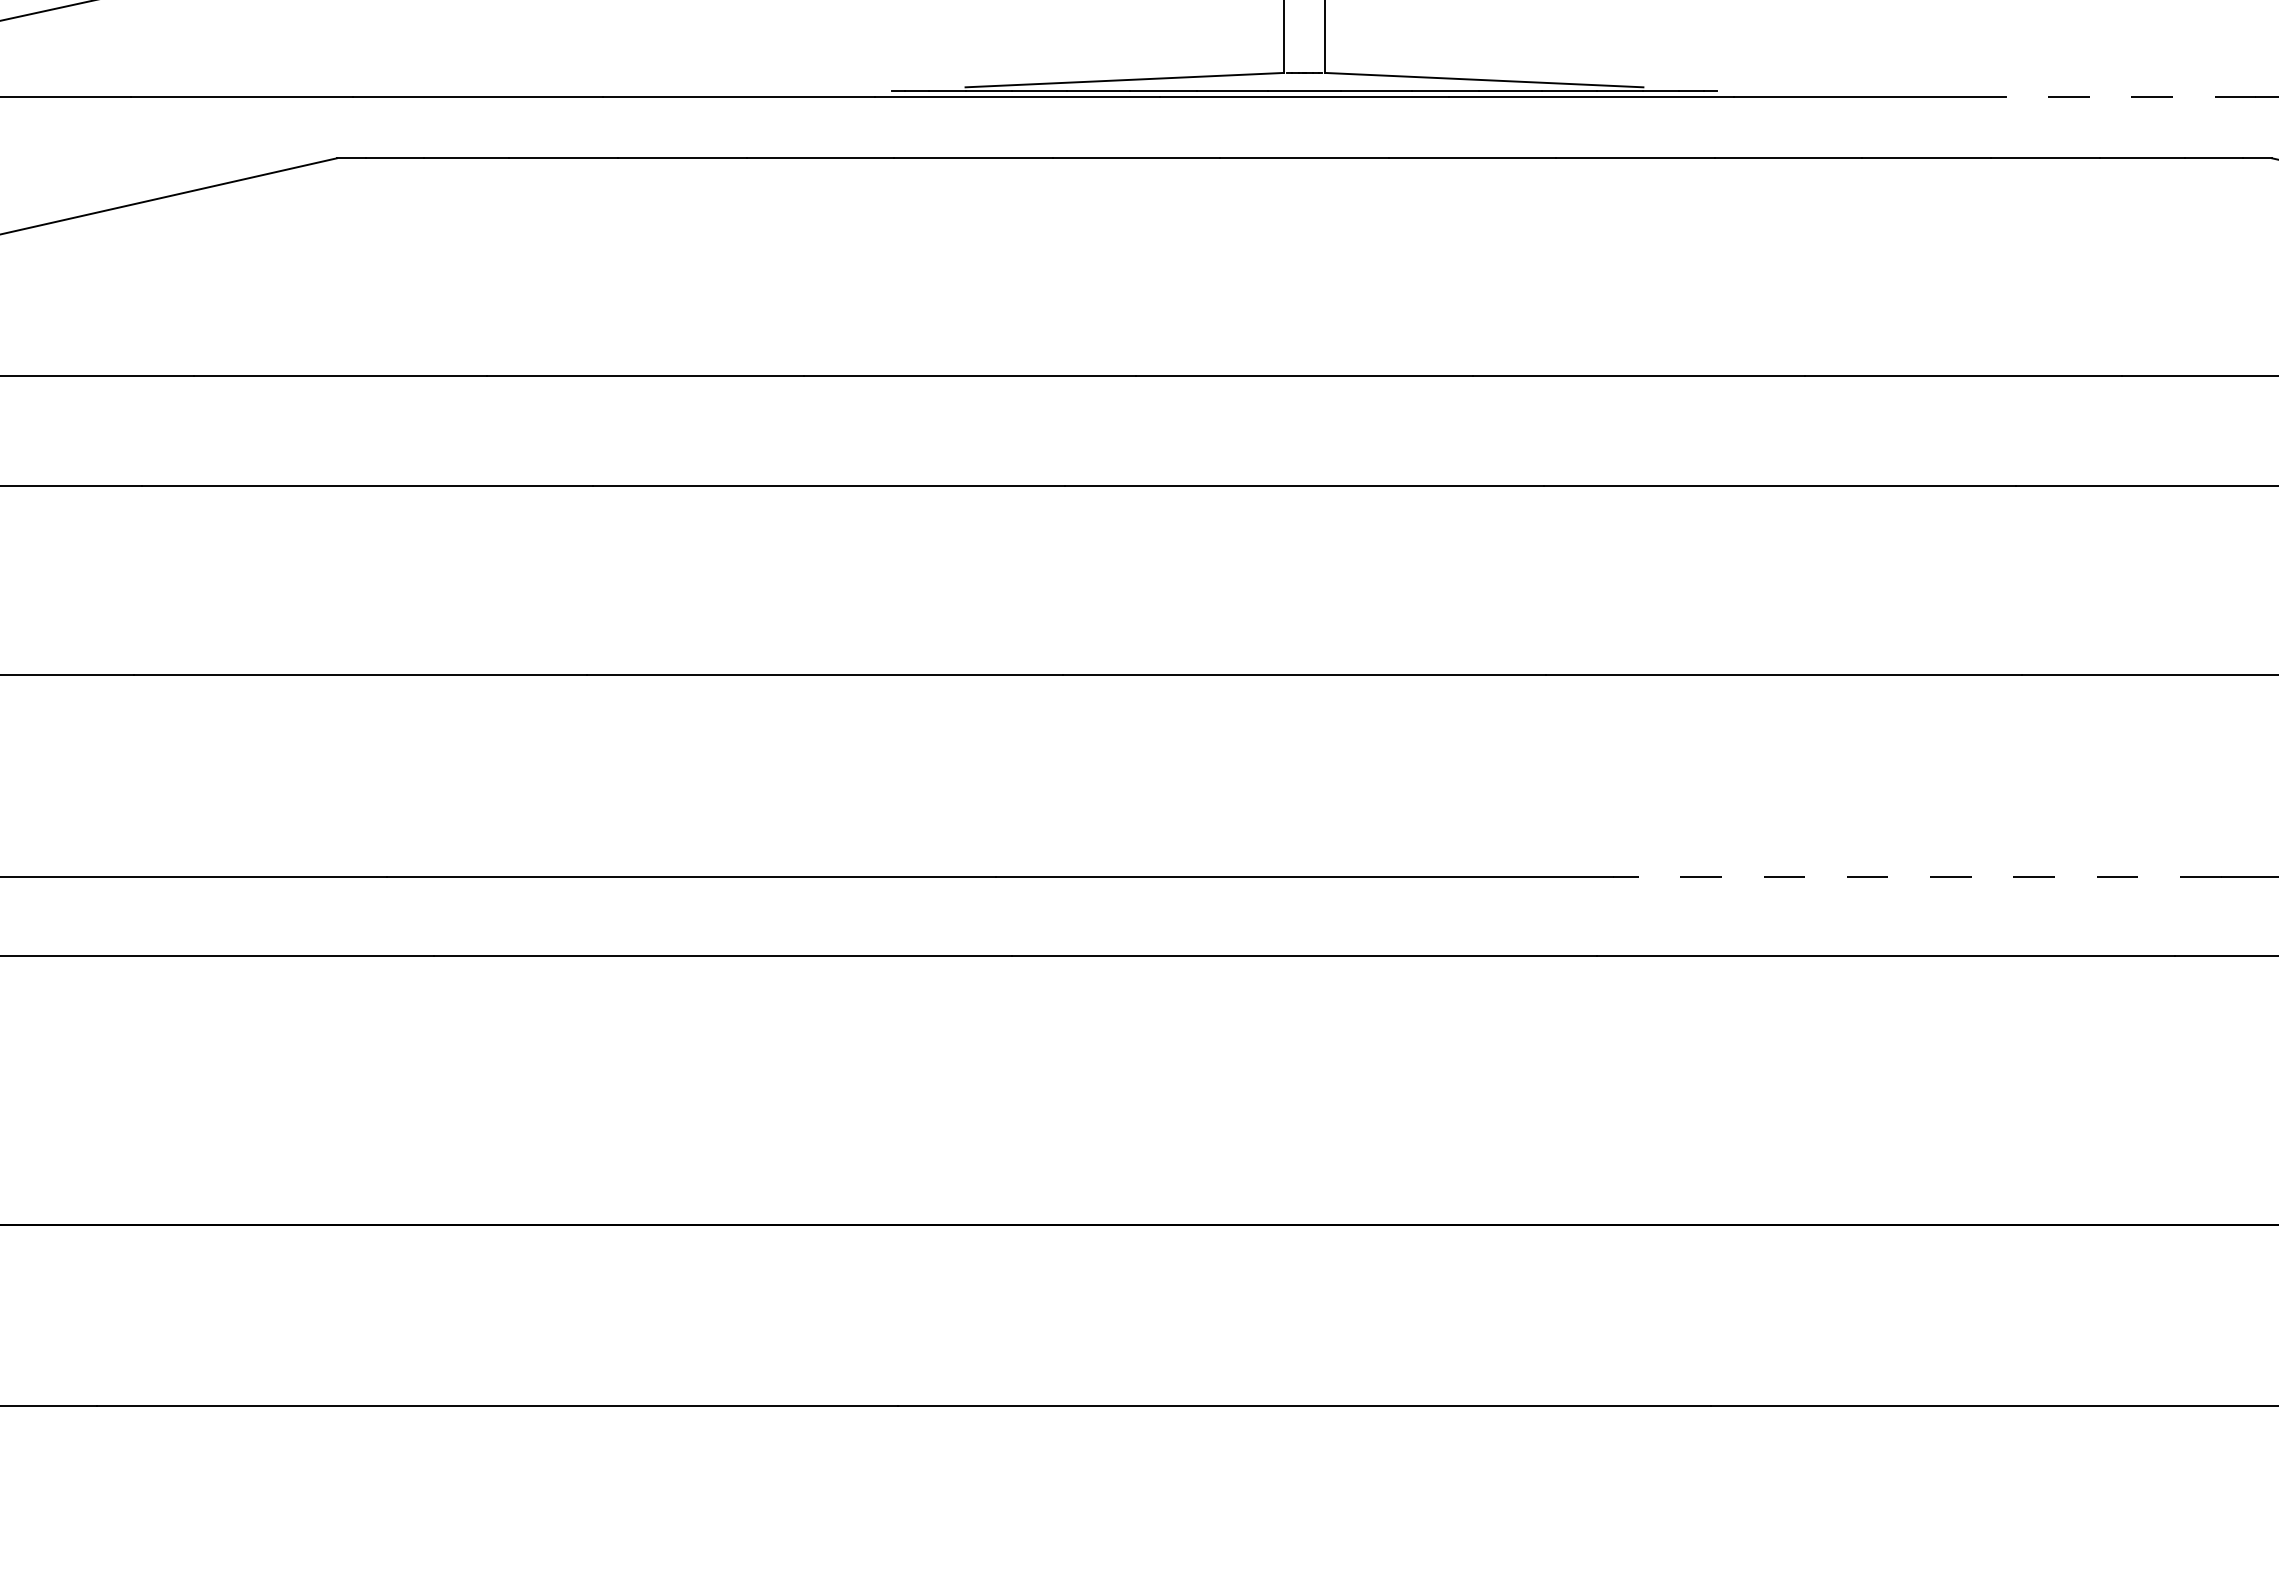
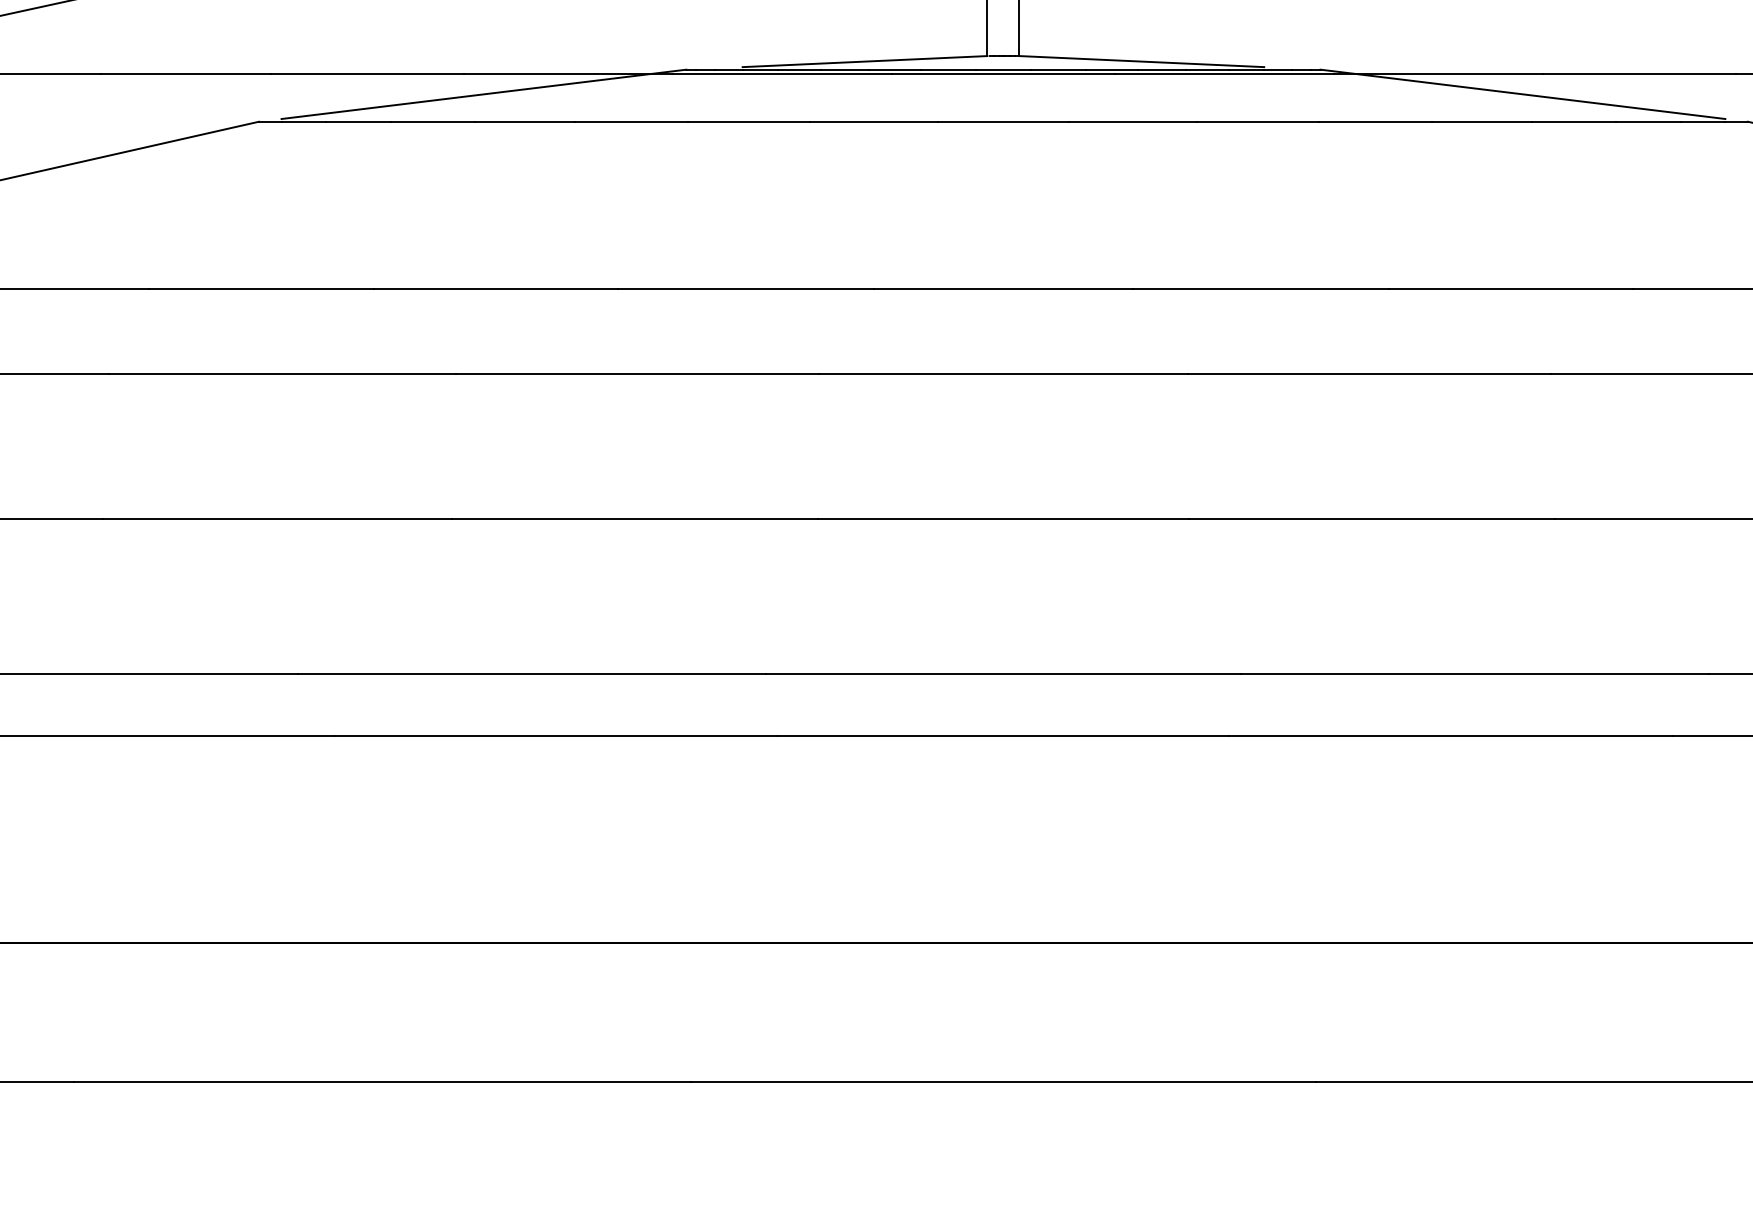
line: (2130, 96) -> (1638, 74), dashed -> solid
line: (629, 122) -> (484, 94), added
line: (1979, 122) -> (1522, 94), added
line: (1916, 876) -> (1474, 674), dashed -> solid

